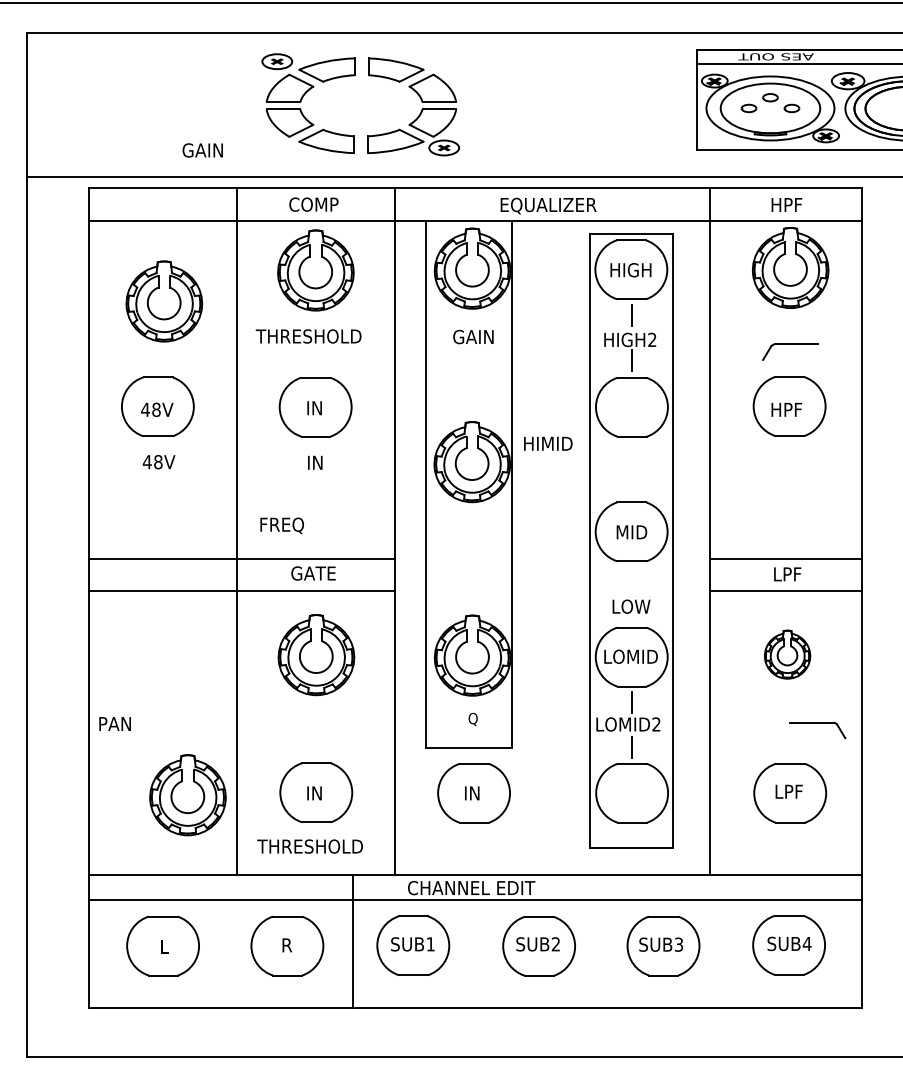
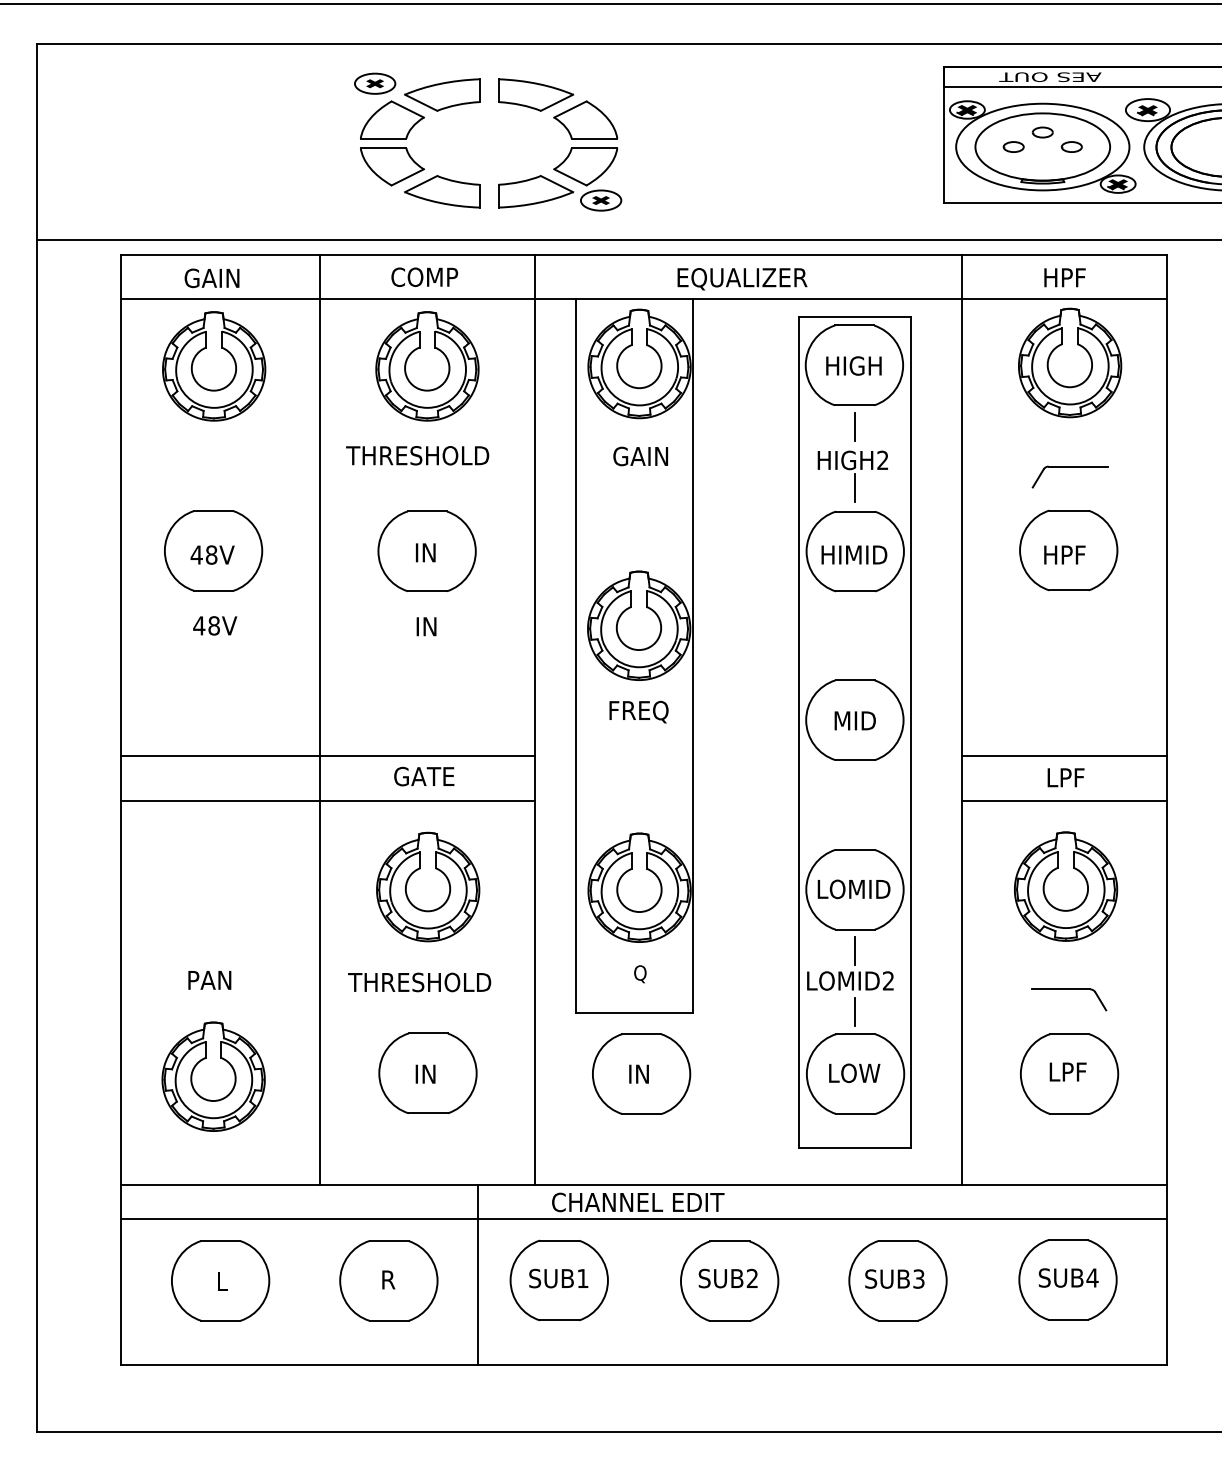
text: (202, 150) -> (211, 278), moved
part: (164, 301) -> (214, 366), moved
text: (548, 443) -> (854, 554), moved
text: (281, 525) -> (638, 711), moved
text: (631, 606) -> (854, 1073), moved
part: (787, 654) -> (1065, 886), size x1.67
text: (114, 723) -> (208, 979), moved
part: (817, 723) -> (1068, 990), moved
part: (187, 795) -> (213, 1077), moved
text: (309, 846) -> (418, 982), moved

